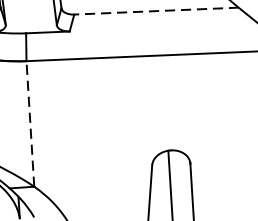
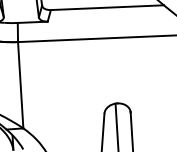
line: (156, 10) -> (107, 7), dashed -> solid
line: (30, 122) -> (20, 84), dashed -> solid

